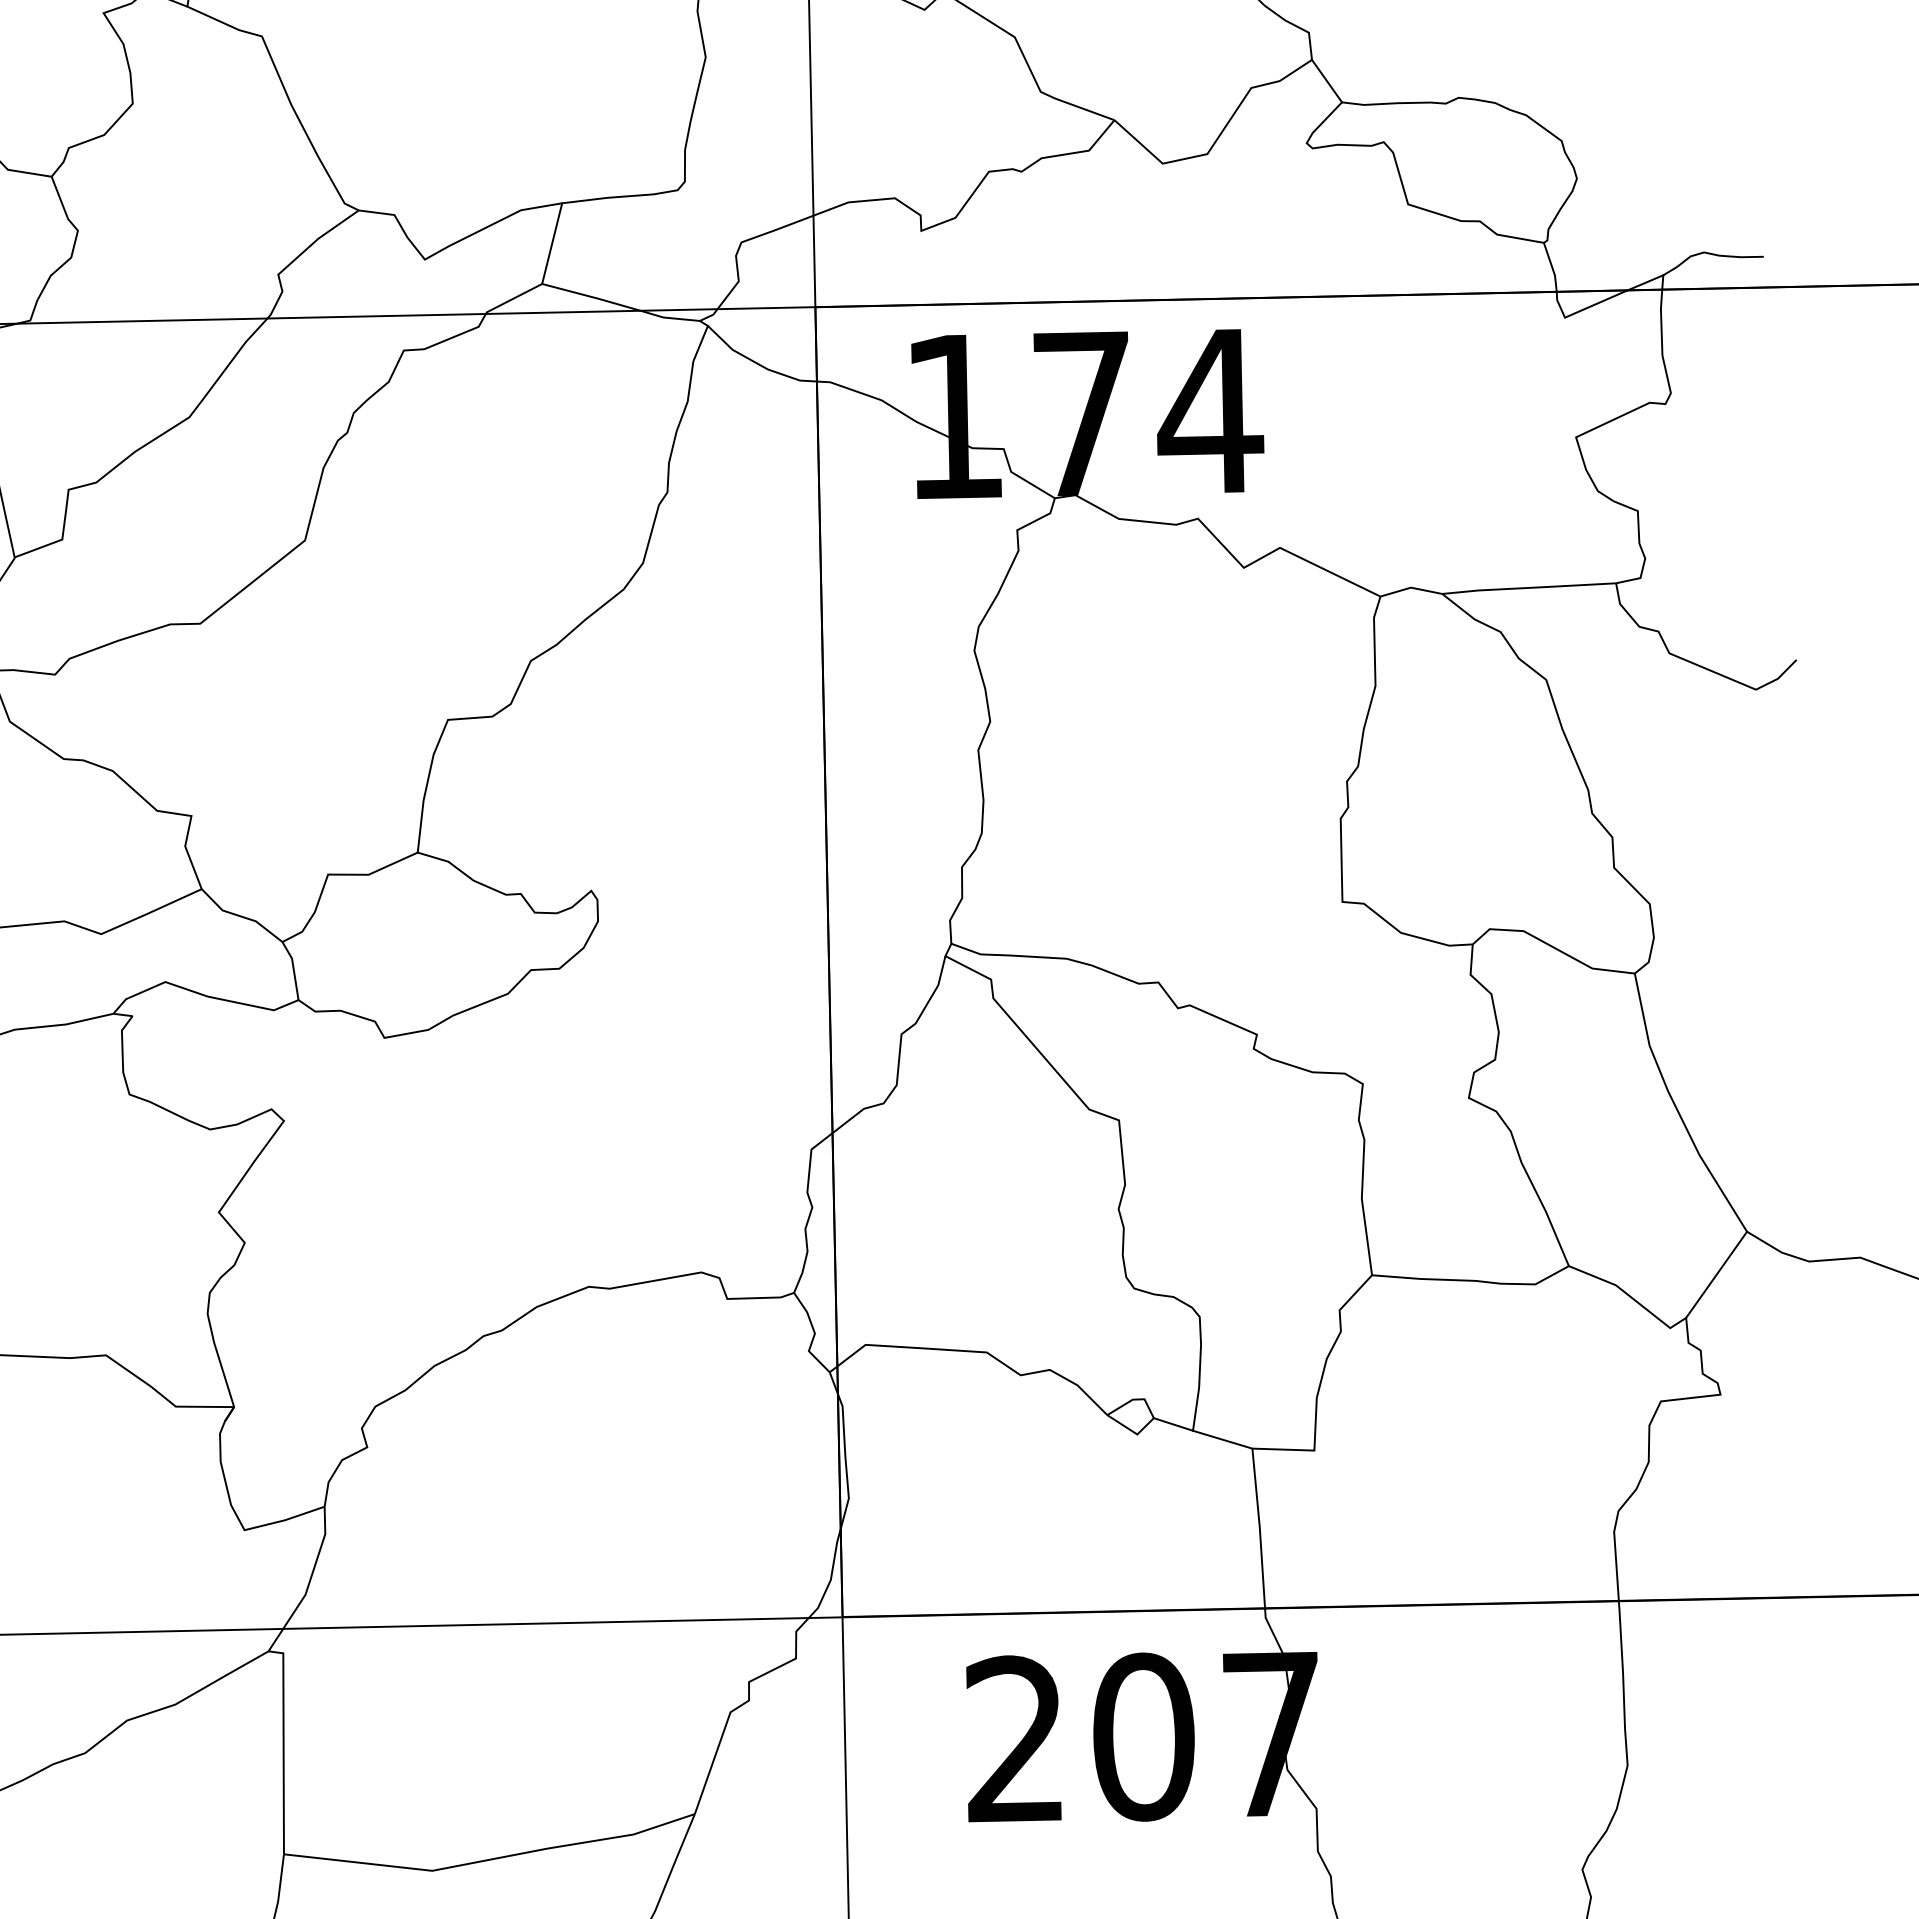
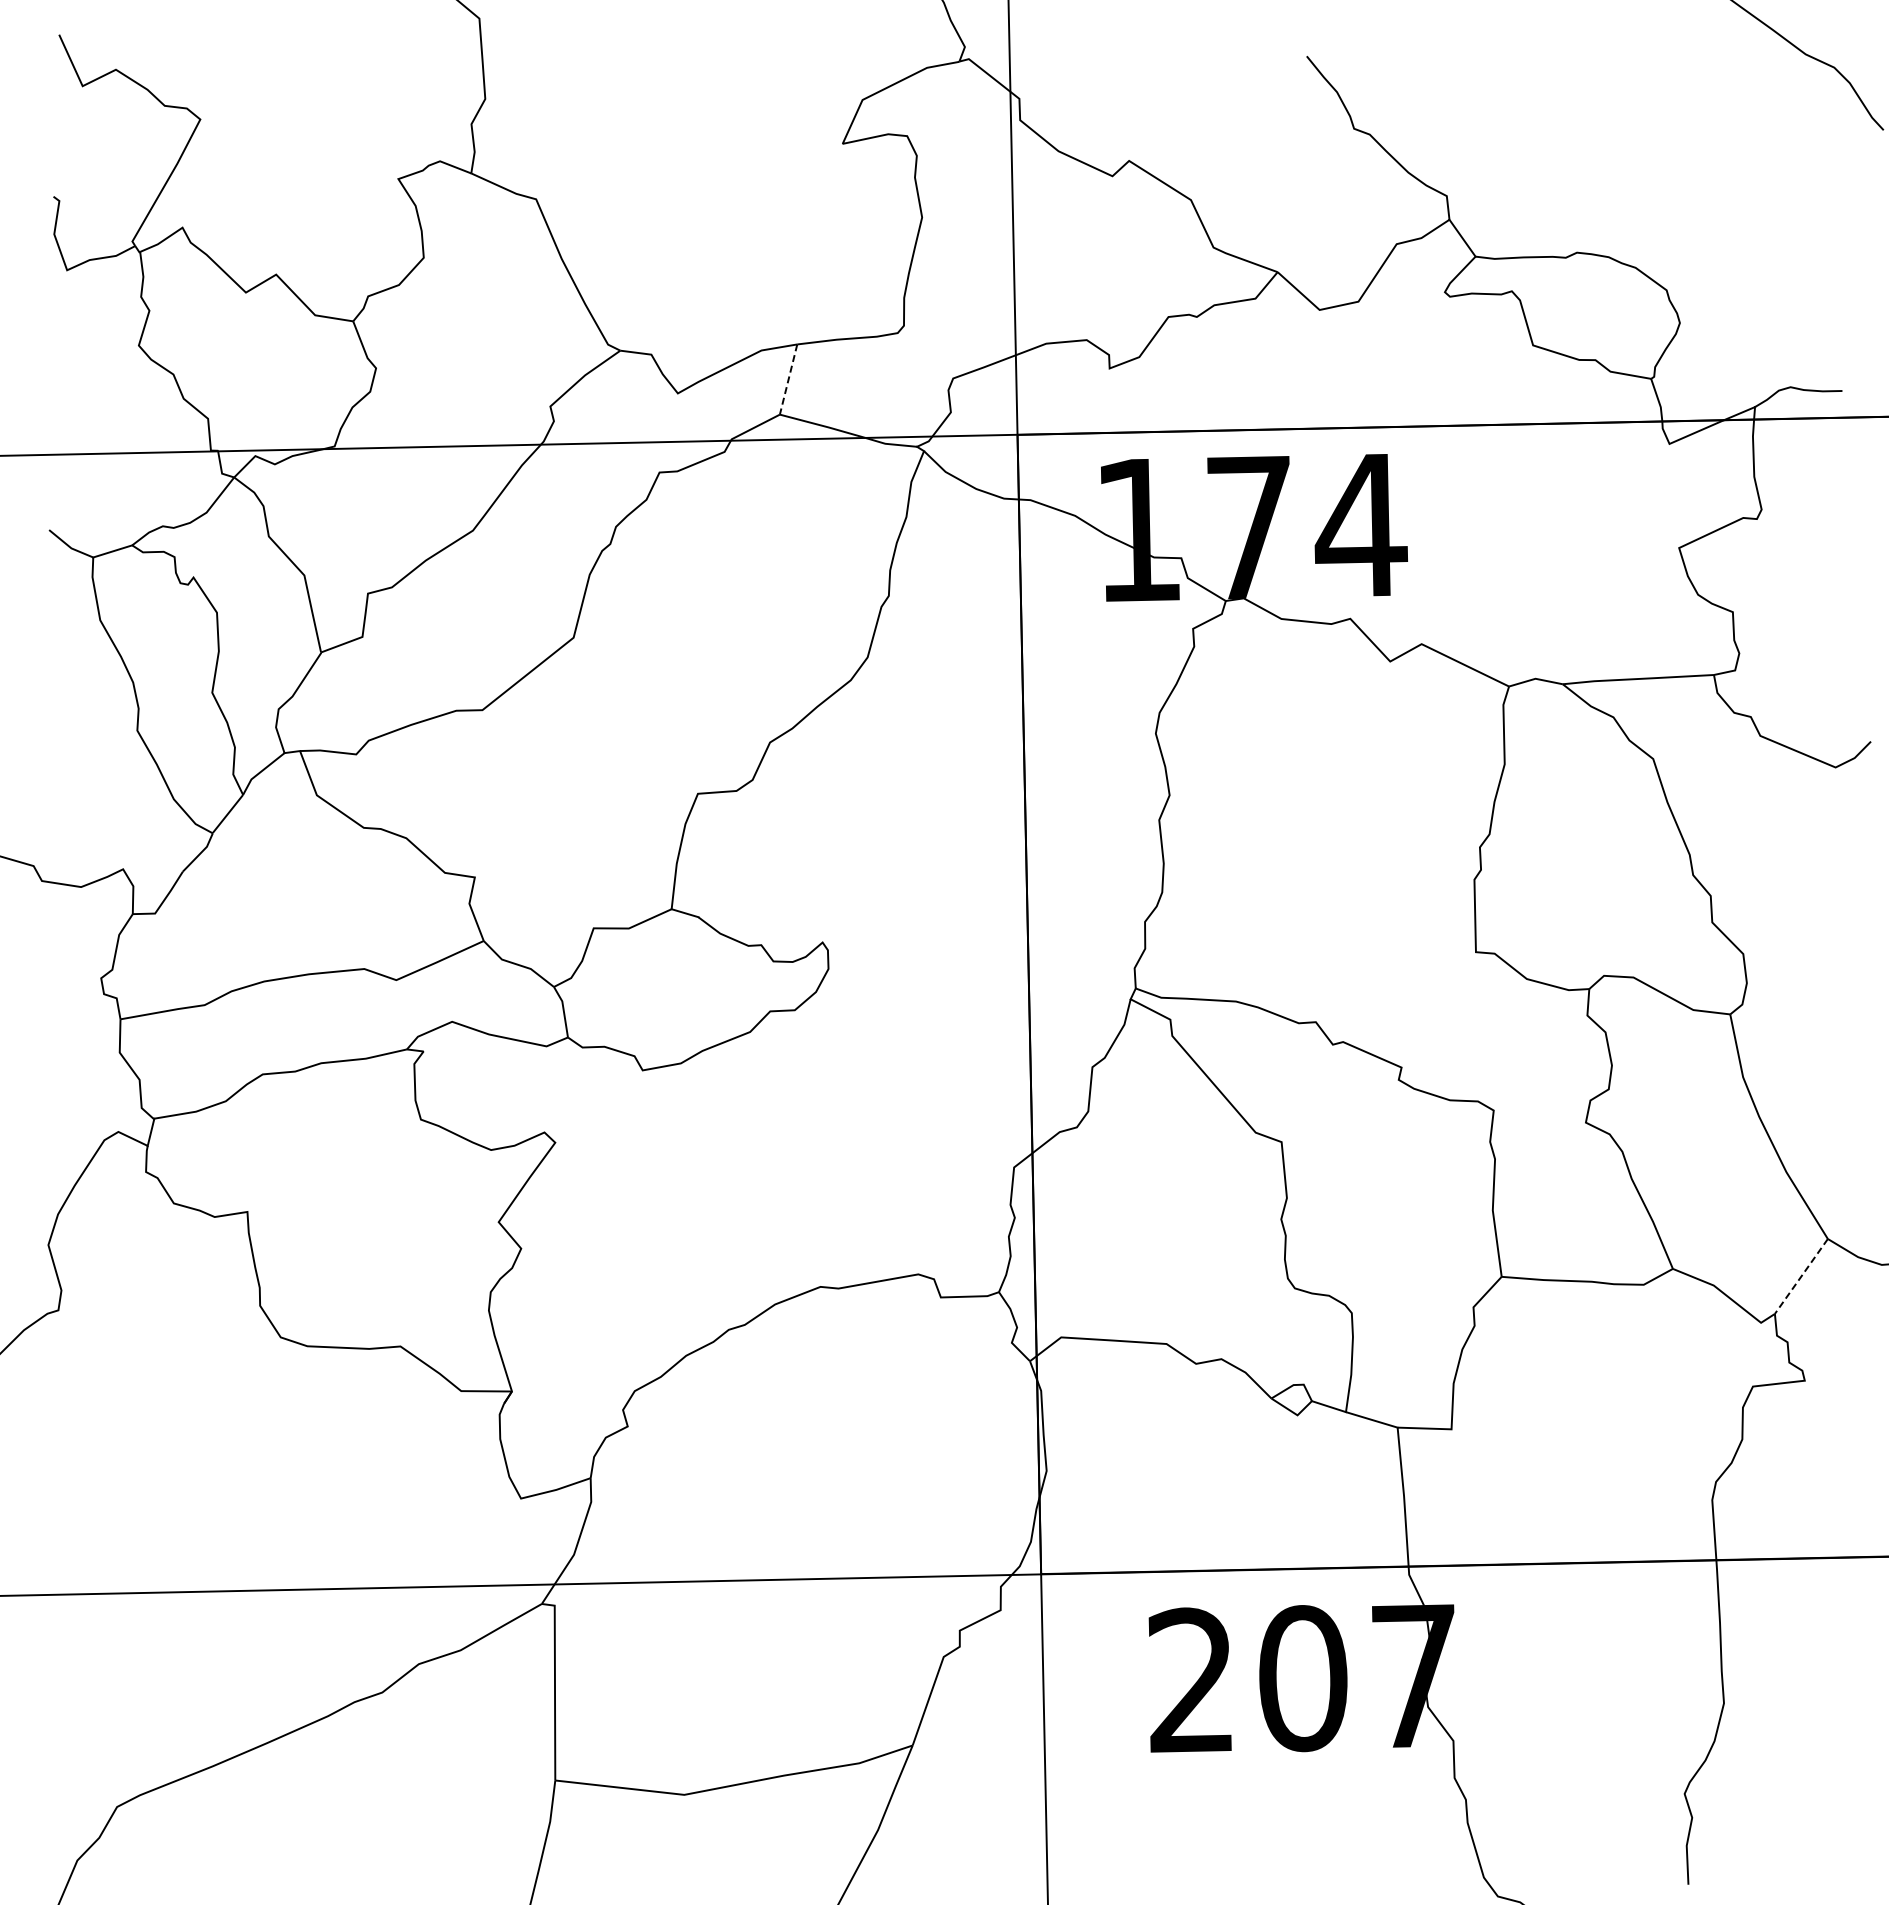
line: (552, 244) -> (788, 380), solid -> dashed
line: (1716, 1274) -> (1801, 1276), solid -> dashed

